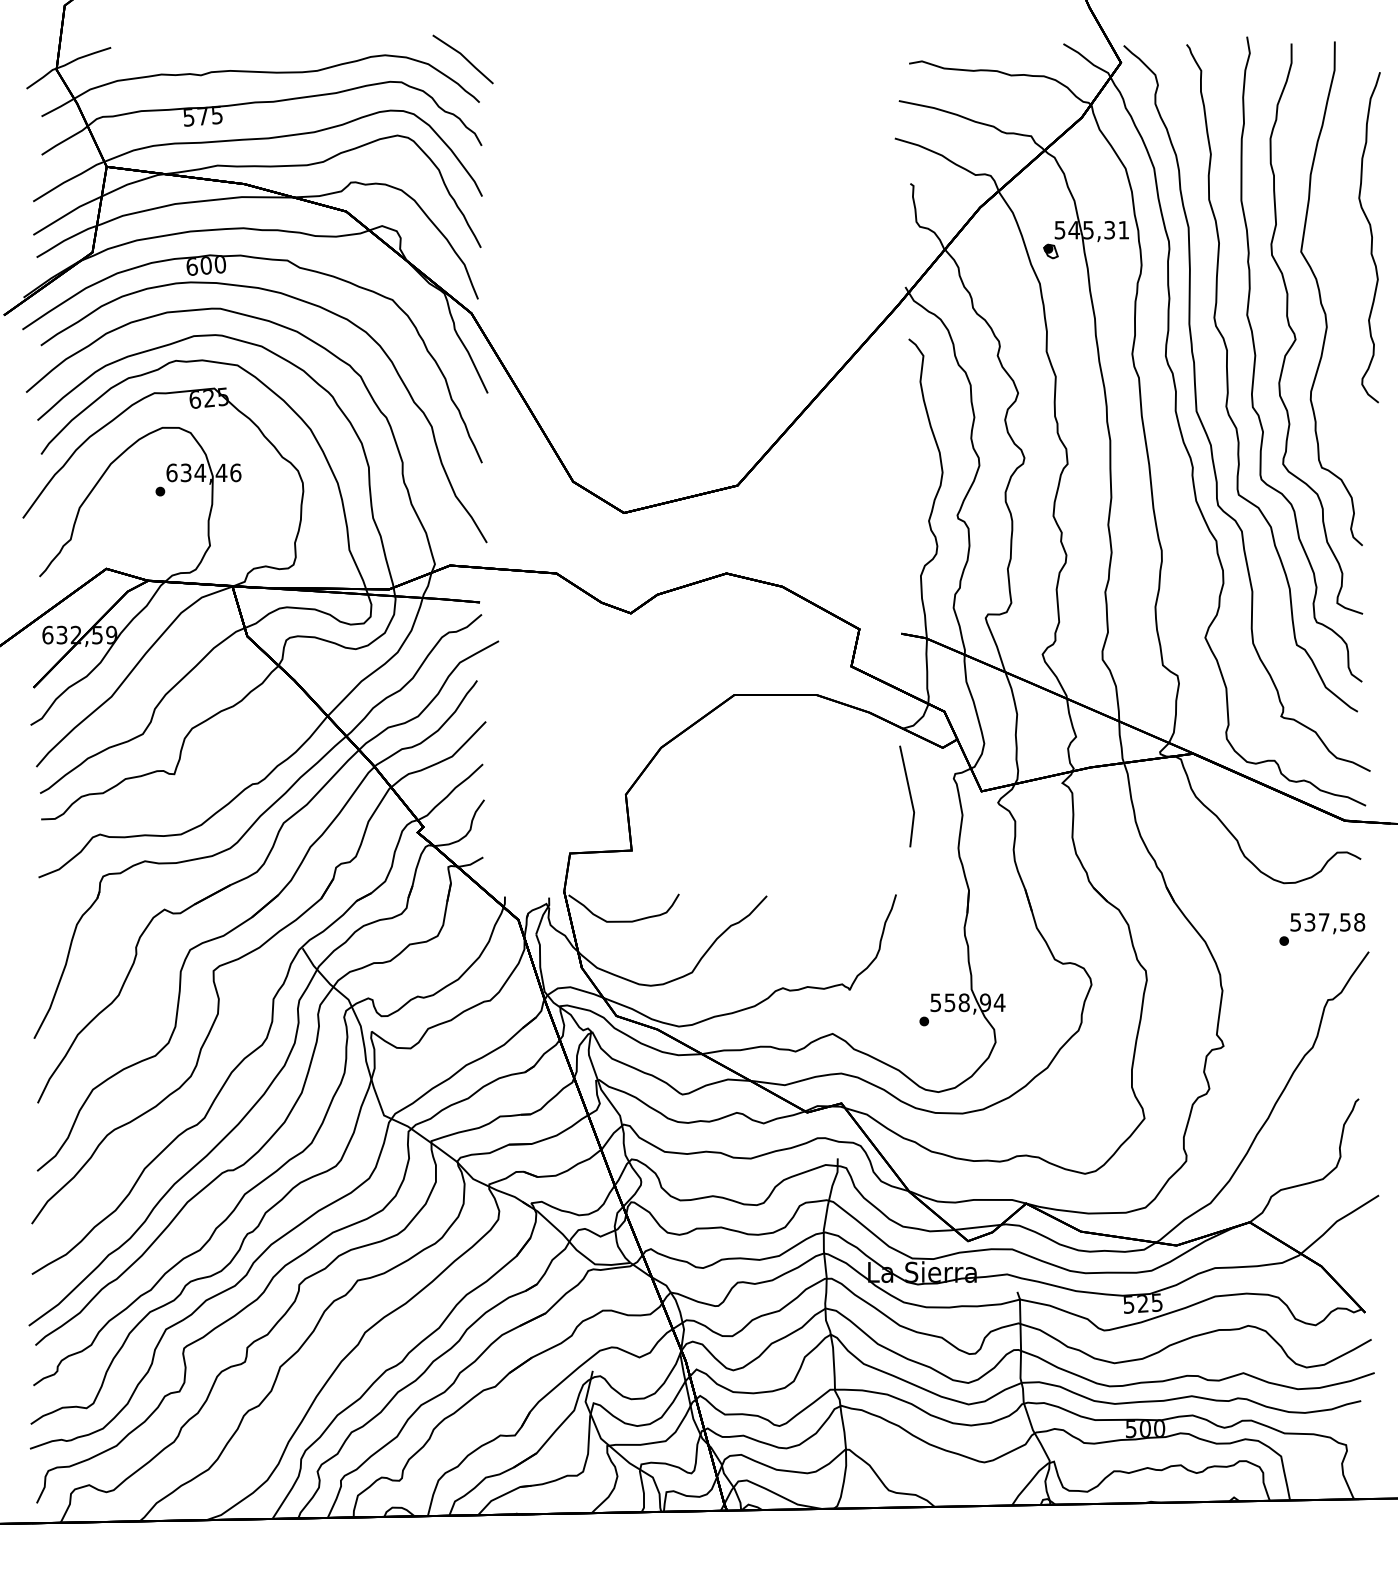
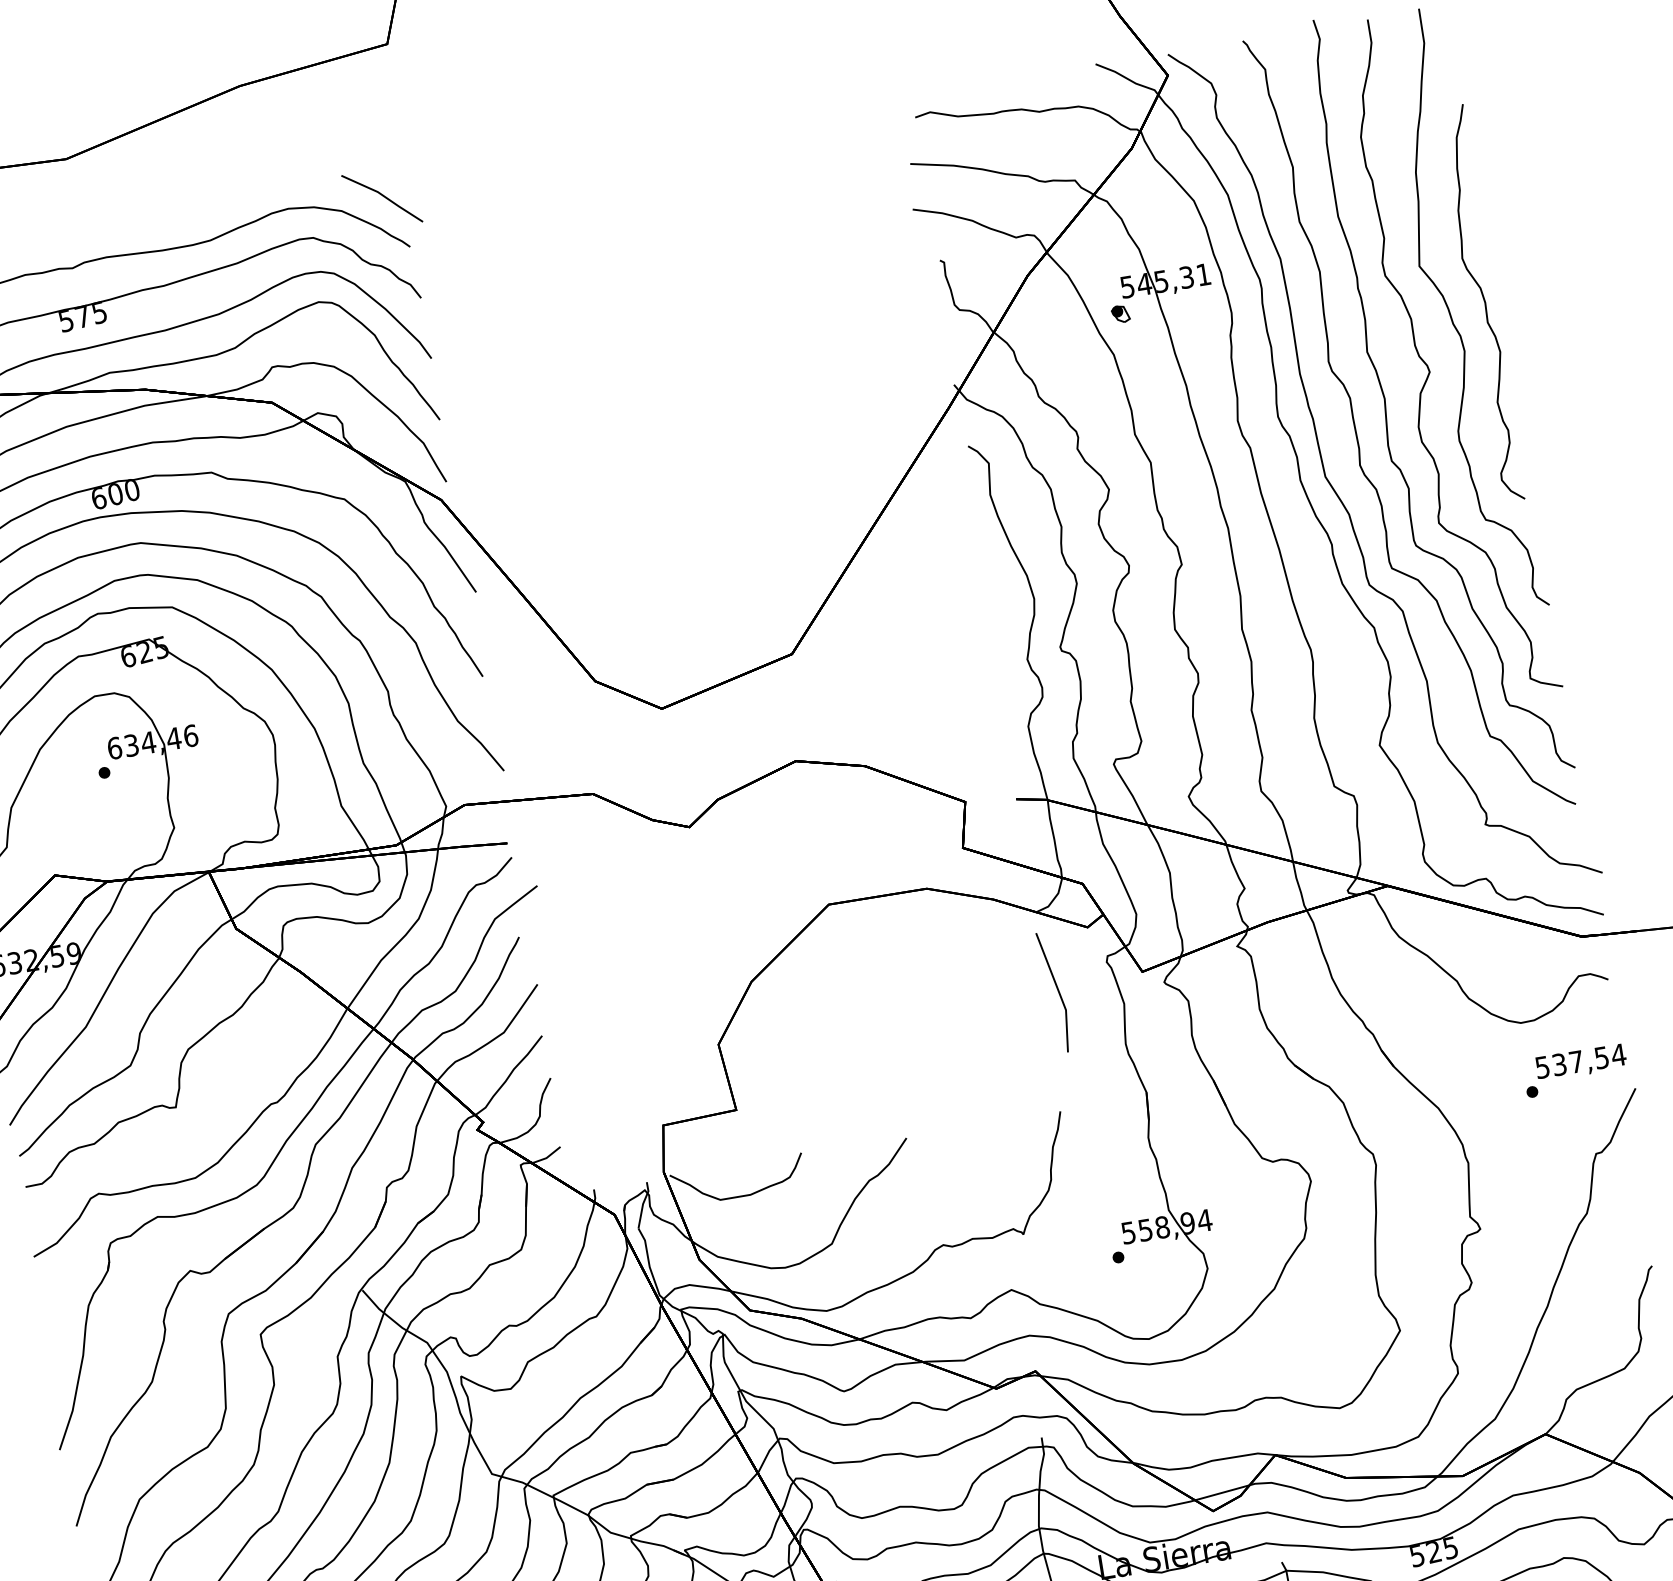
part: (1369, 237) -> (1482, 303), moved
text: (1359, 922) -> (1618, 1055), 537,58 -> 537,54

